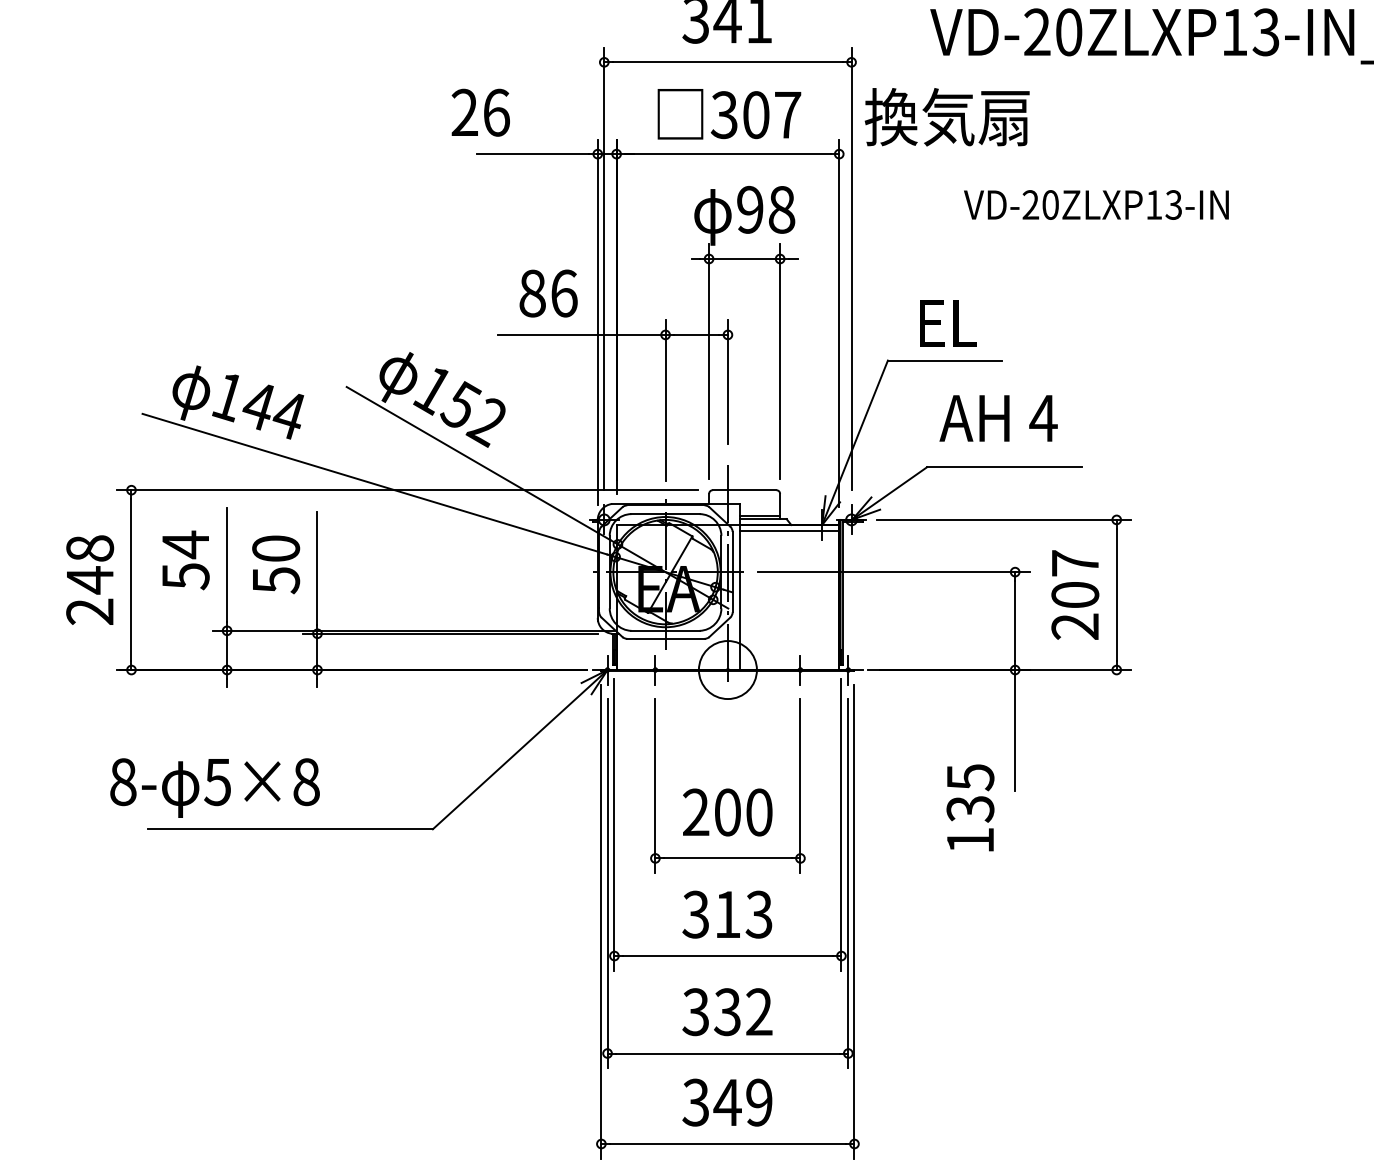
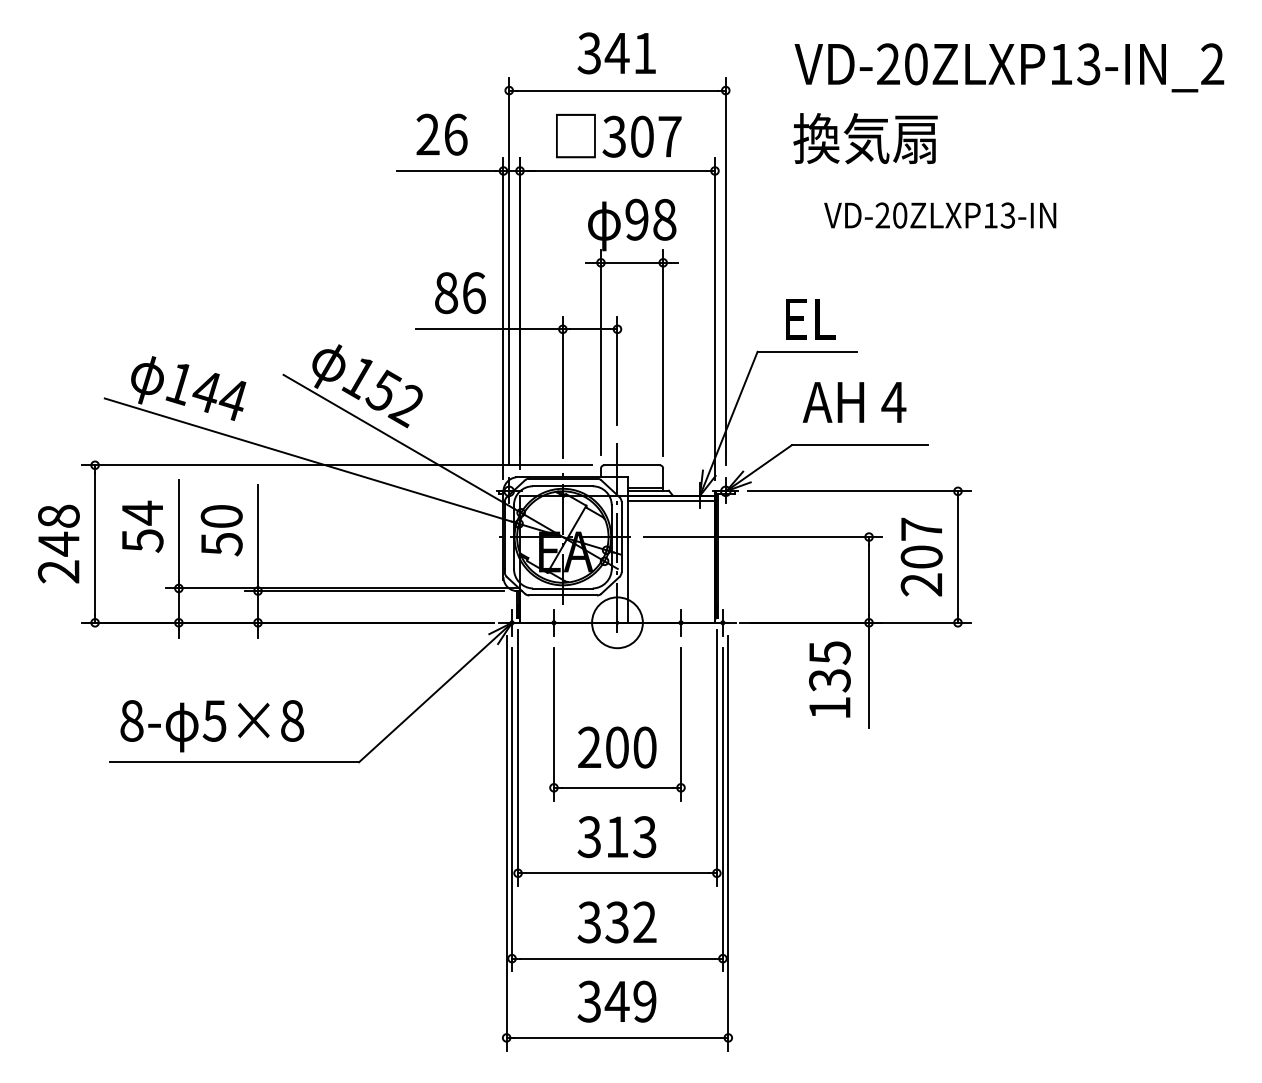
text: (480, 112) -> (441, 134), moved
text: (947, 117) -> (865, 138), moved
text: (215, 788) -> (212, 726), moved
text: (970, 807) -> (829, 679), moved

